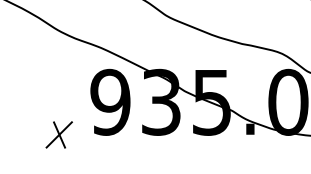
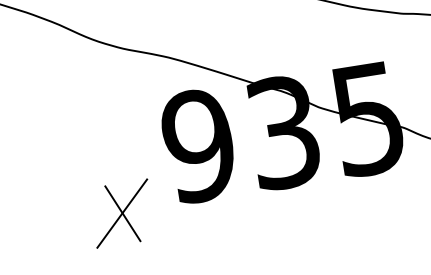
part: (58, 134) -> (120, 213), size x1.4

